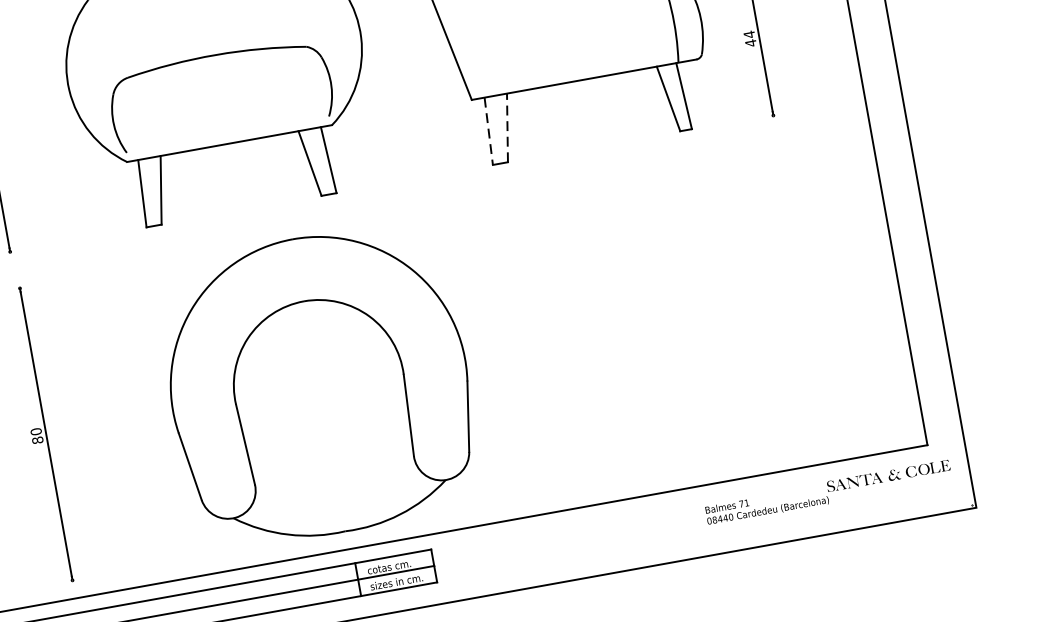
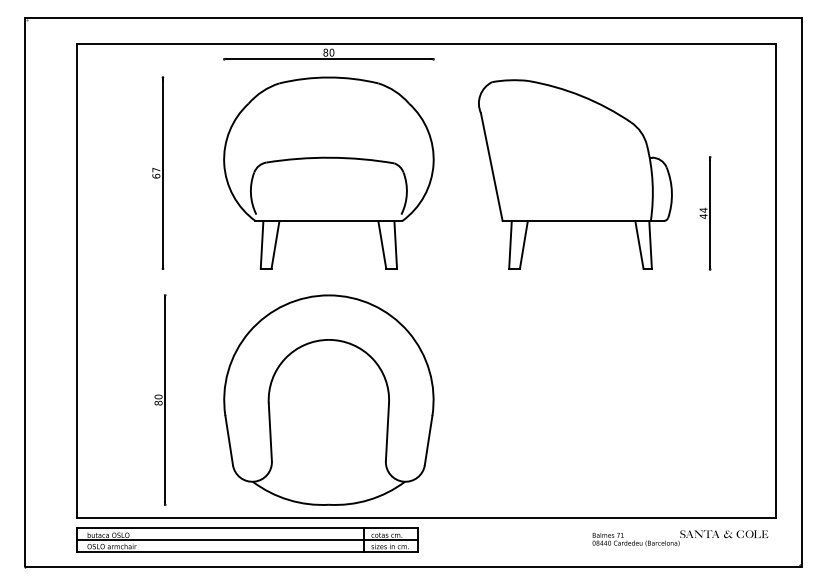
line: (506, 127) -> (523, 244), dashed -> solid
line: (488, 130) -> (510, 244), dashed -> solid
part: (318, 384) -> (328, 399), moved
text: (828, 492) -> (680, 538), moved

